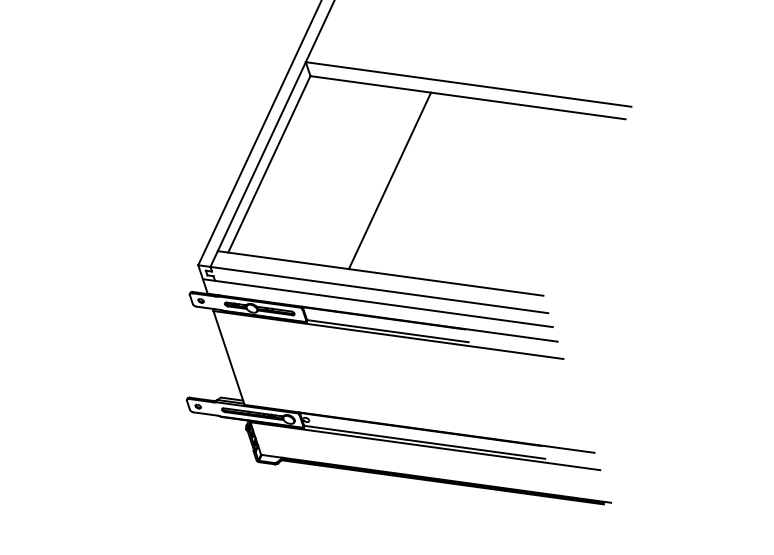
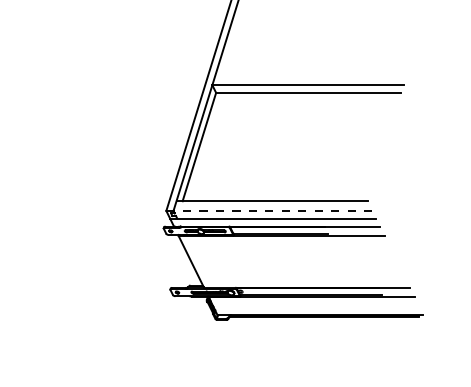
line: (390, 179) -> (270, 146), removed
line: (373, 288) -> (269, 210), solid -> dashed

